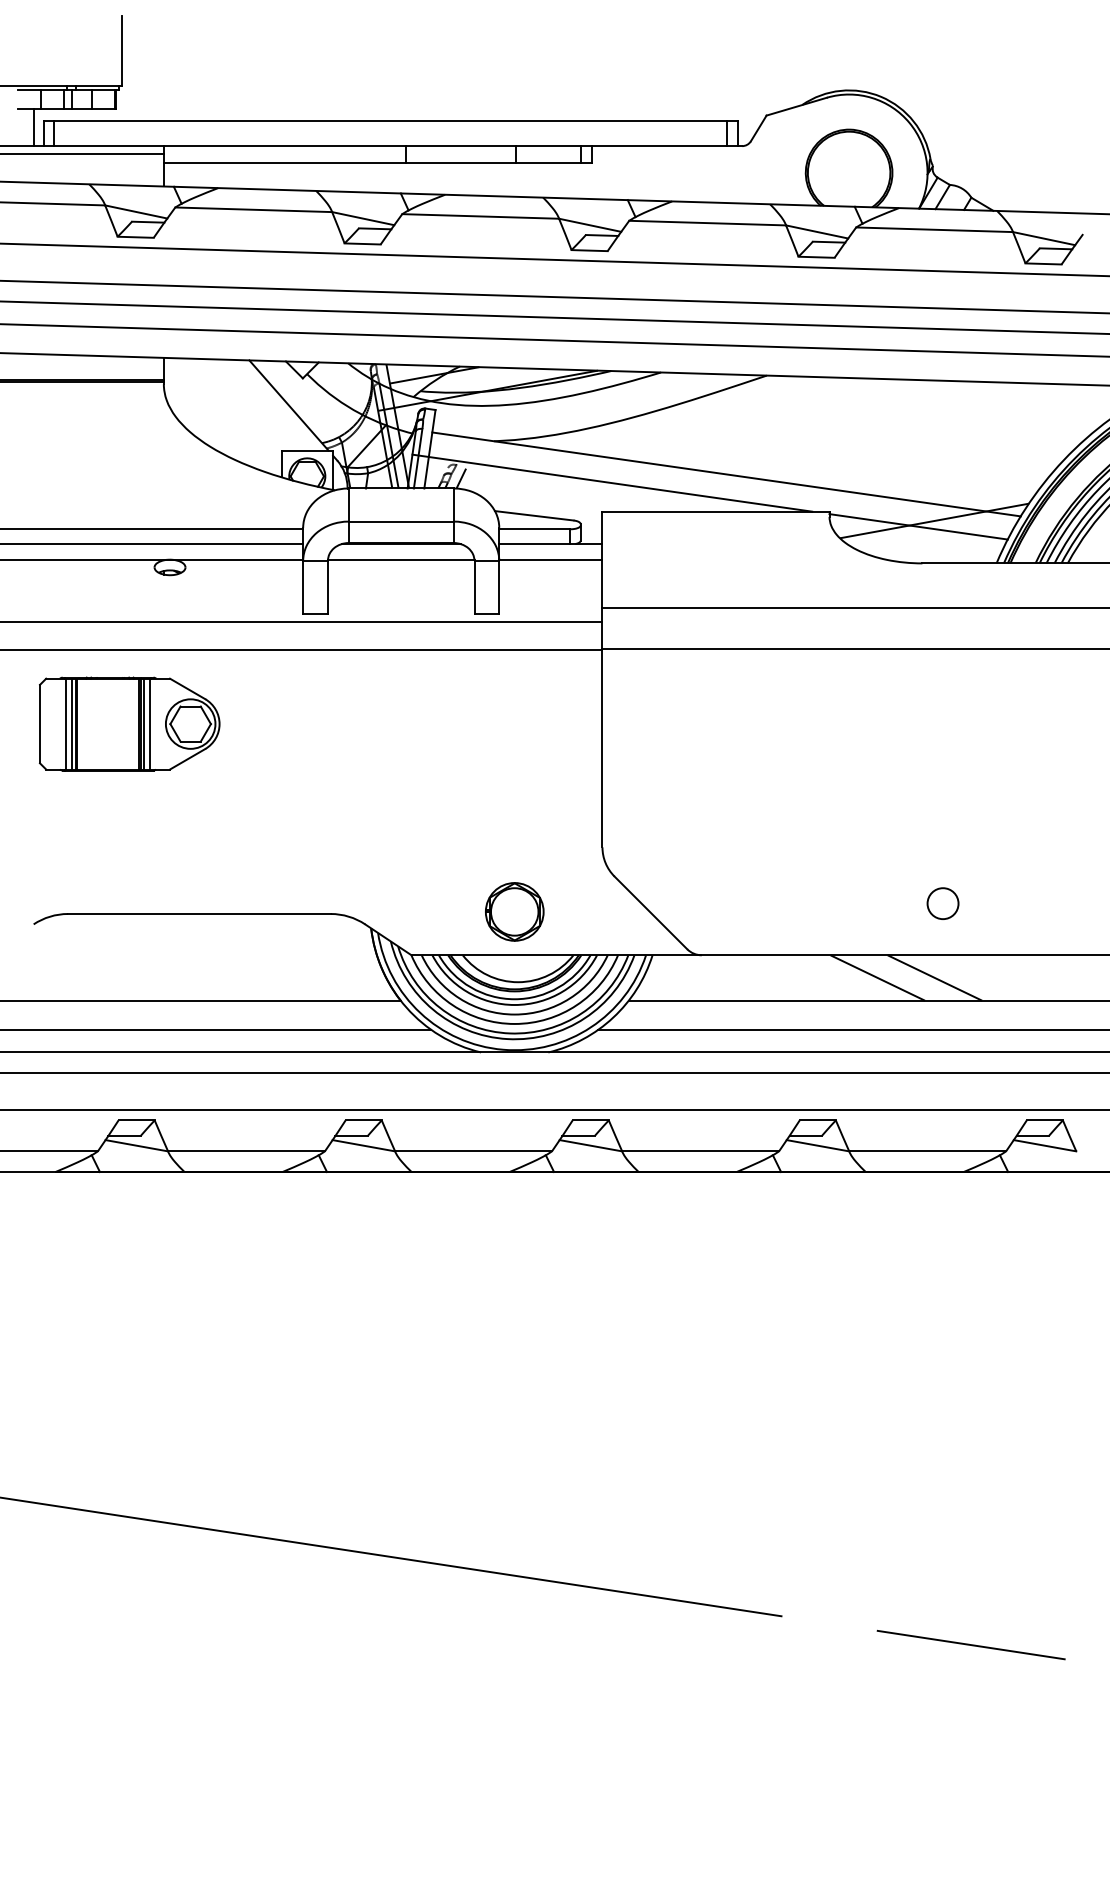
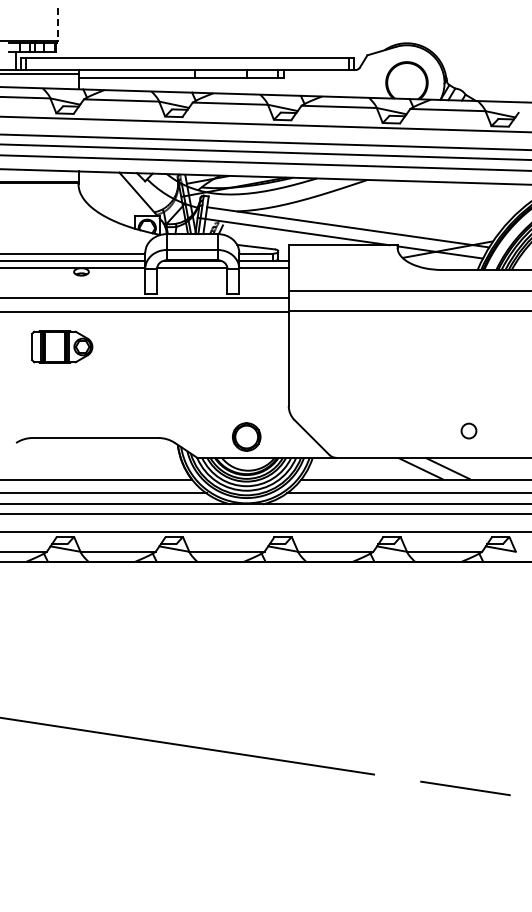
line: (122, 51) -> (58, 24), solid -> dashed
part: (130, 723) -> (62, 346), size x0.7
circle: (942, 902) -> (468, 430), moved

